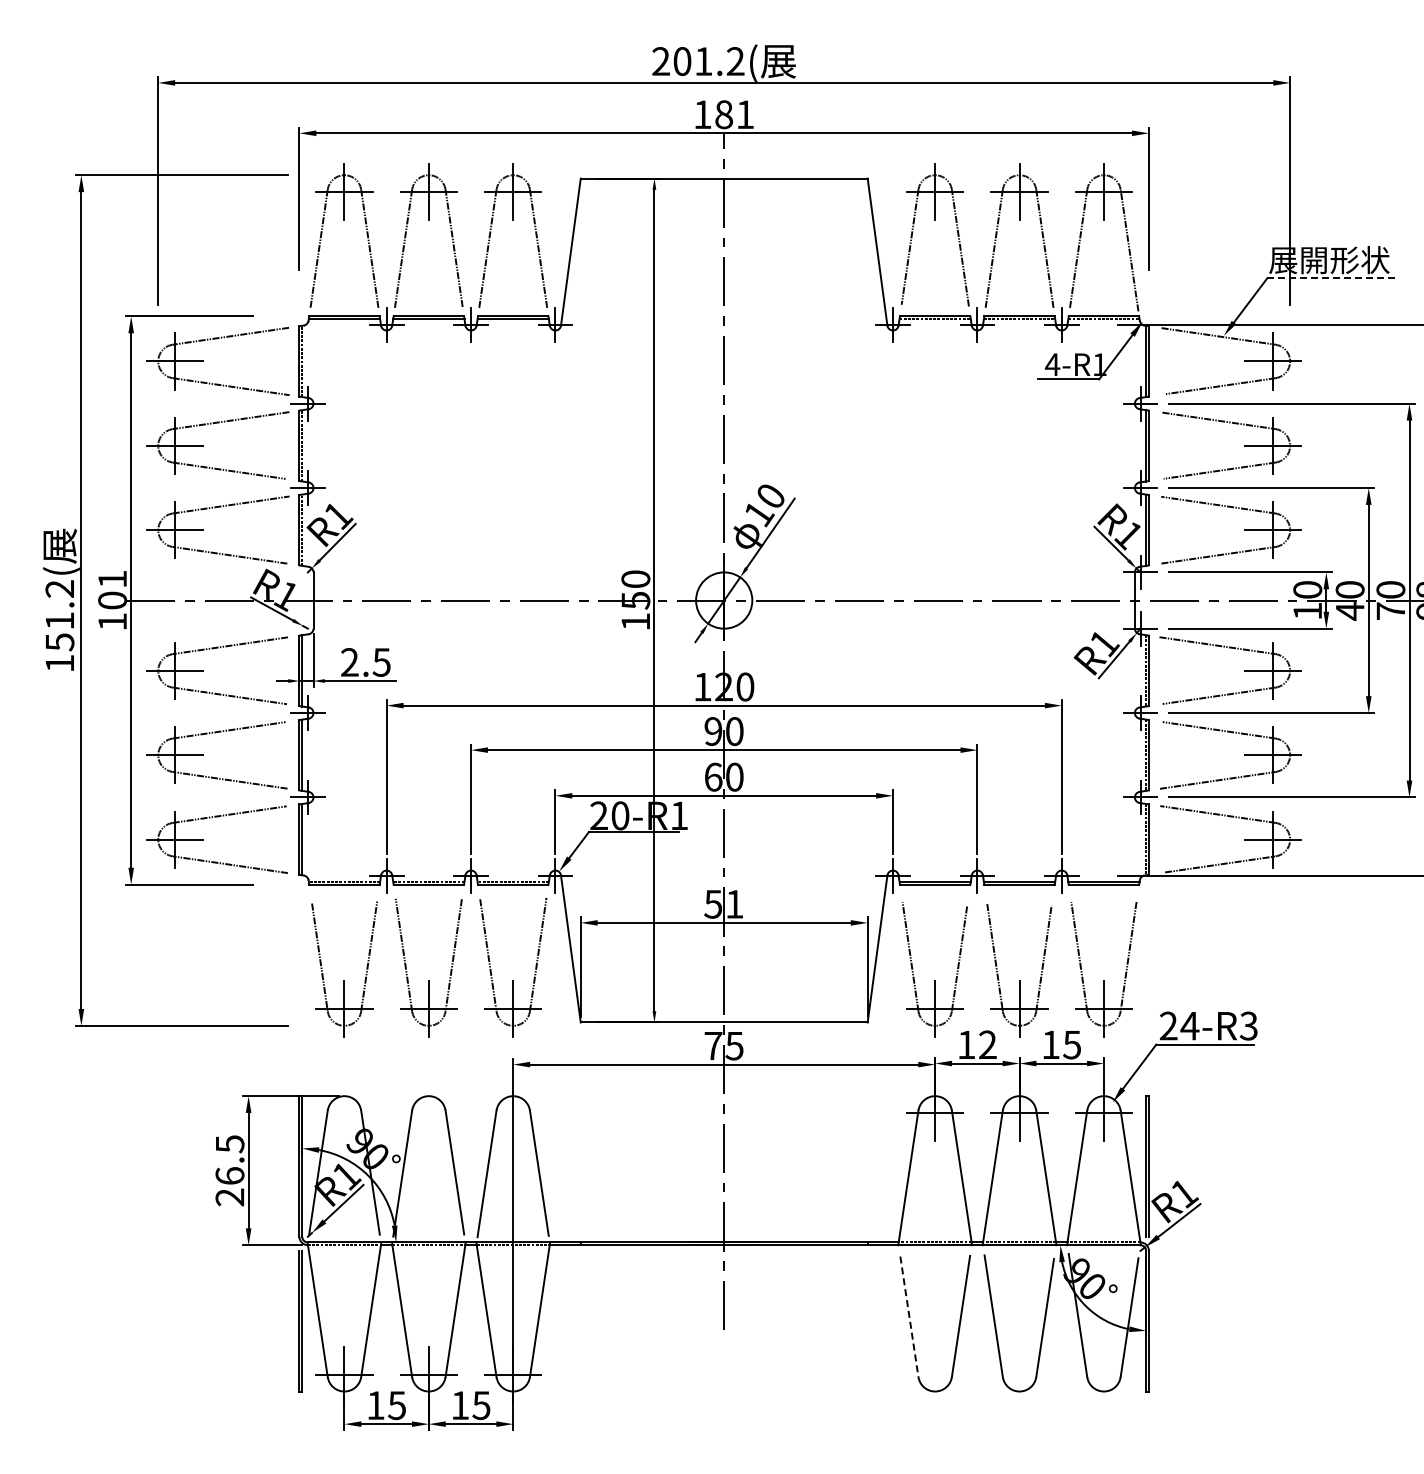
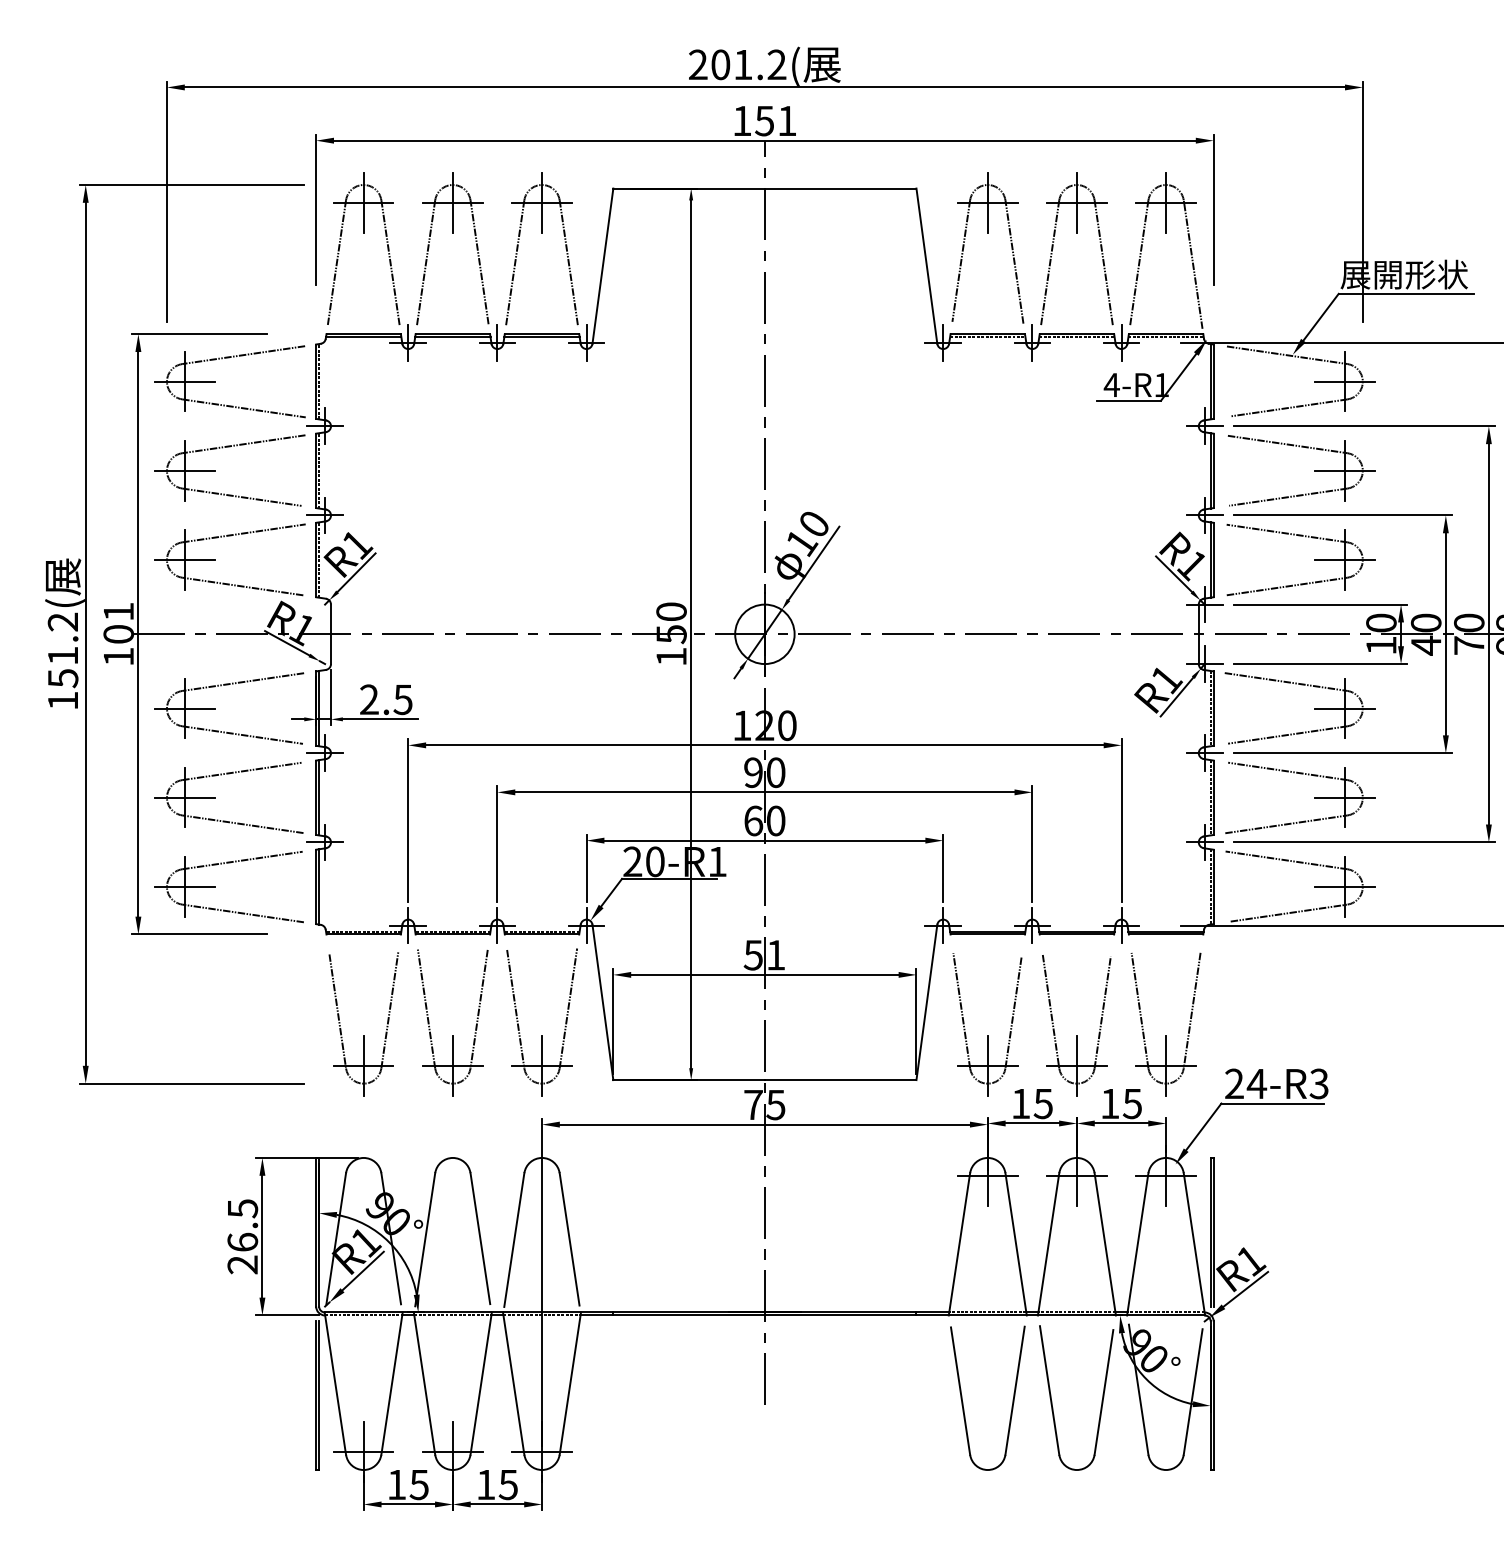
text: (723, 114) -> (764, 120), 181 -> 151
line: (1331, 278) -> (1406, 294), dashed -> solid
text: (987, 1044) -> (1043, 1103), 12 -> 15
line: (909, 1316) -> (960, 1390), dashed -> solid

